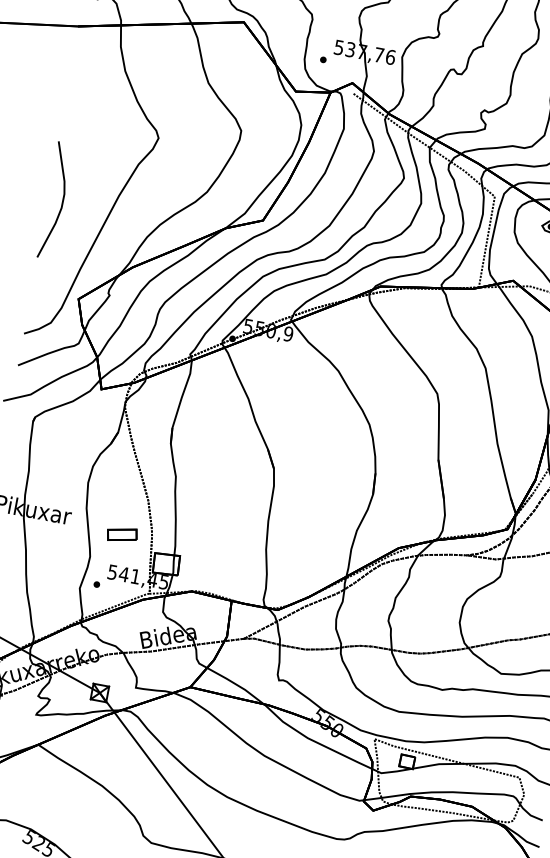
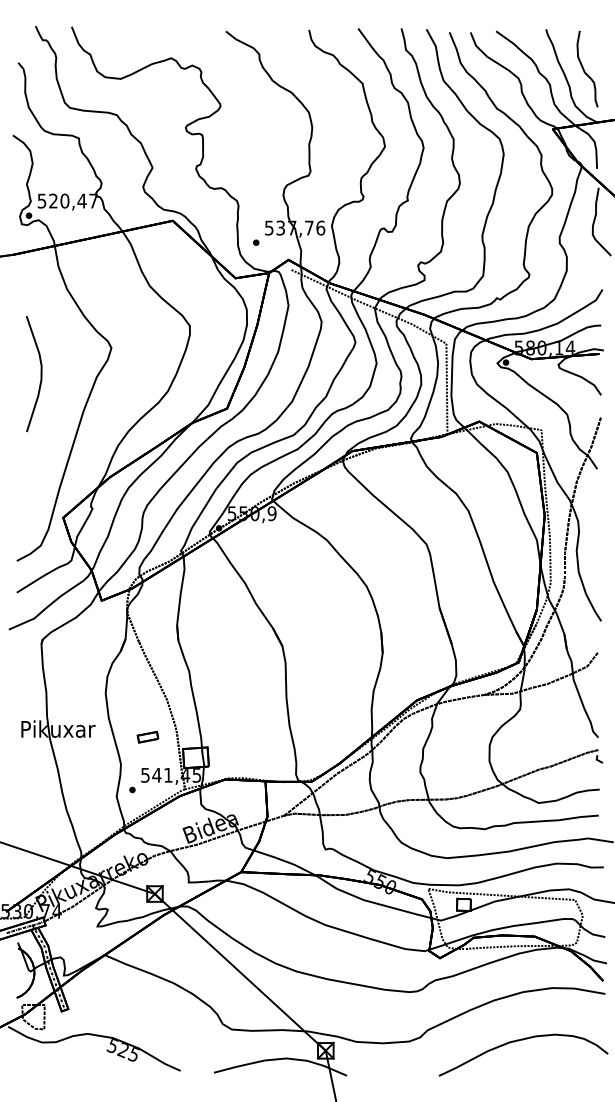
curve: (61, 202) -> (40, 374), moved
part: (121, 533) -> (147, 736), size x0.7

